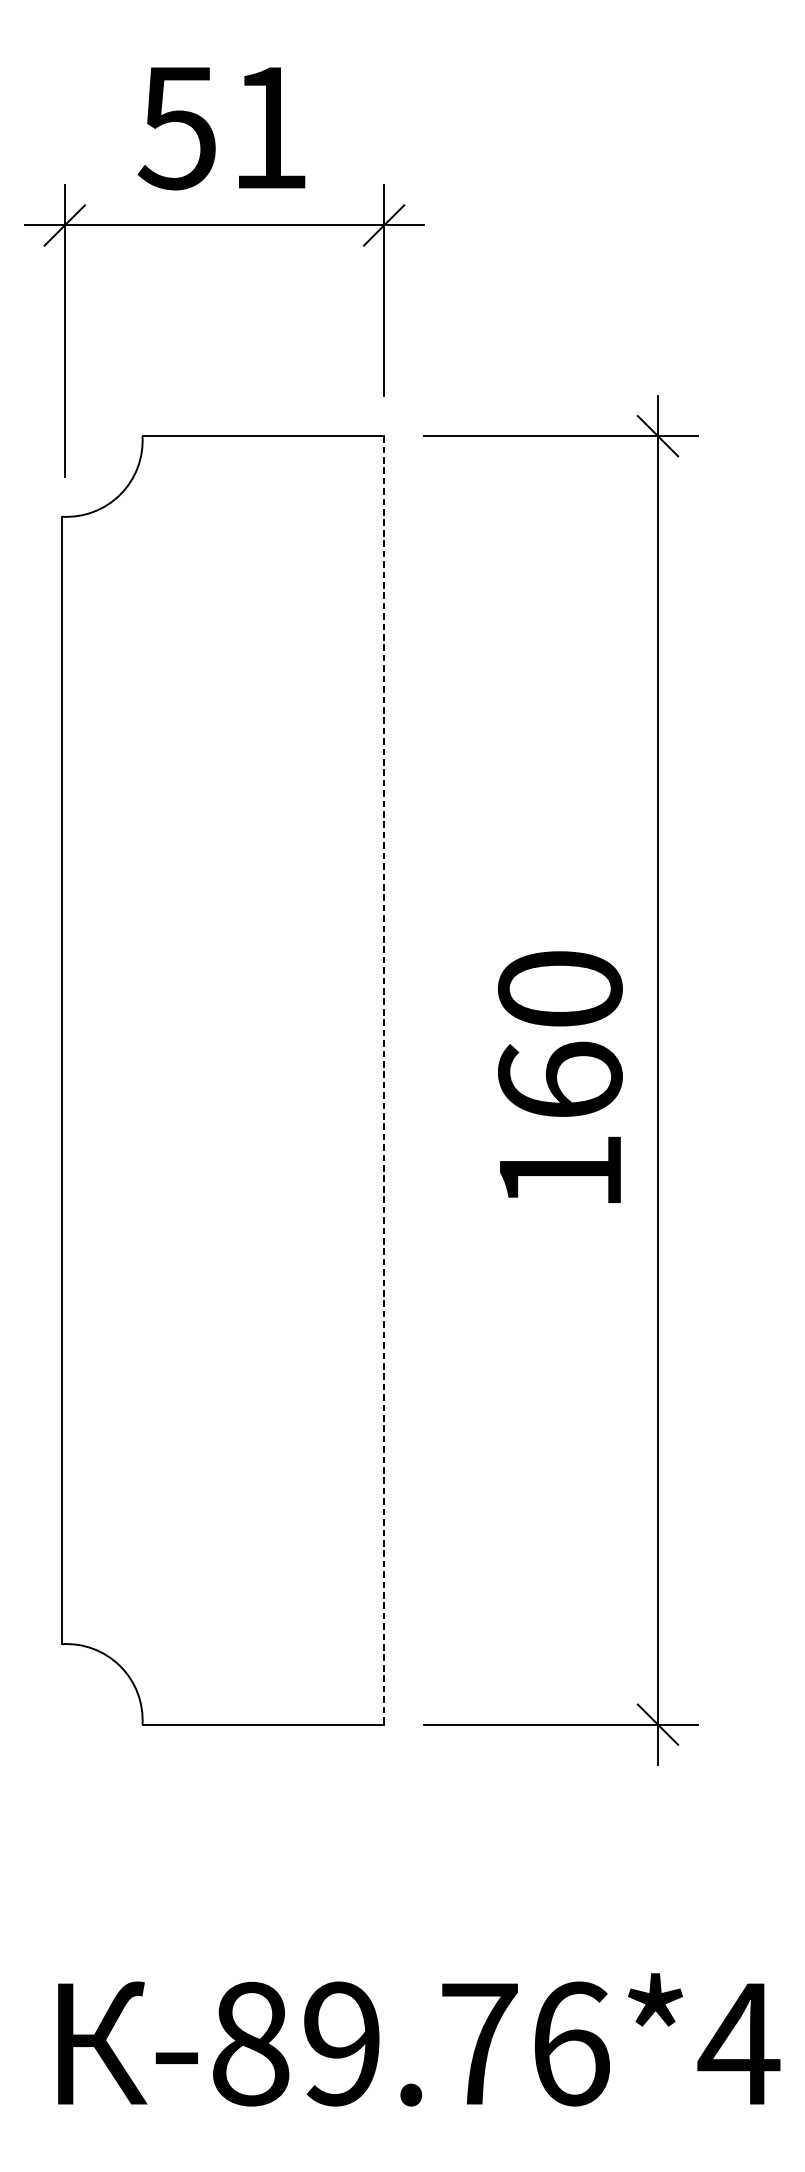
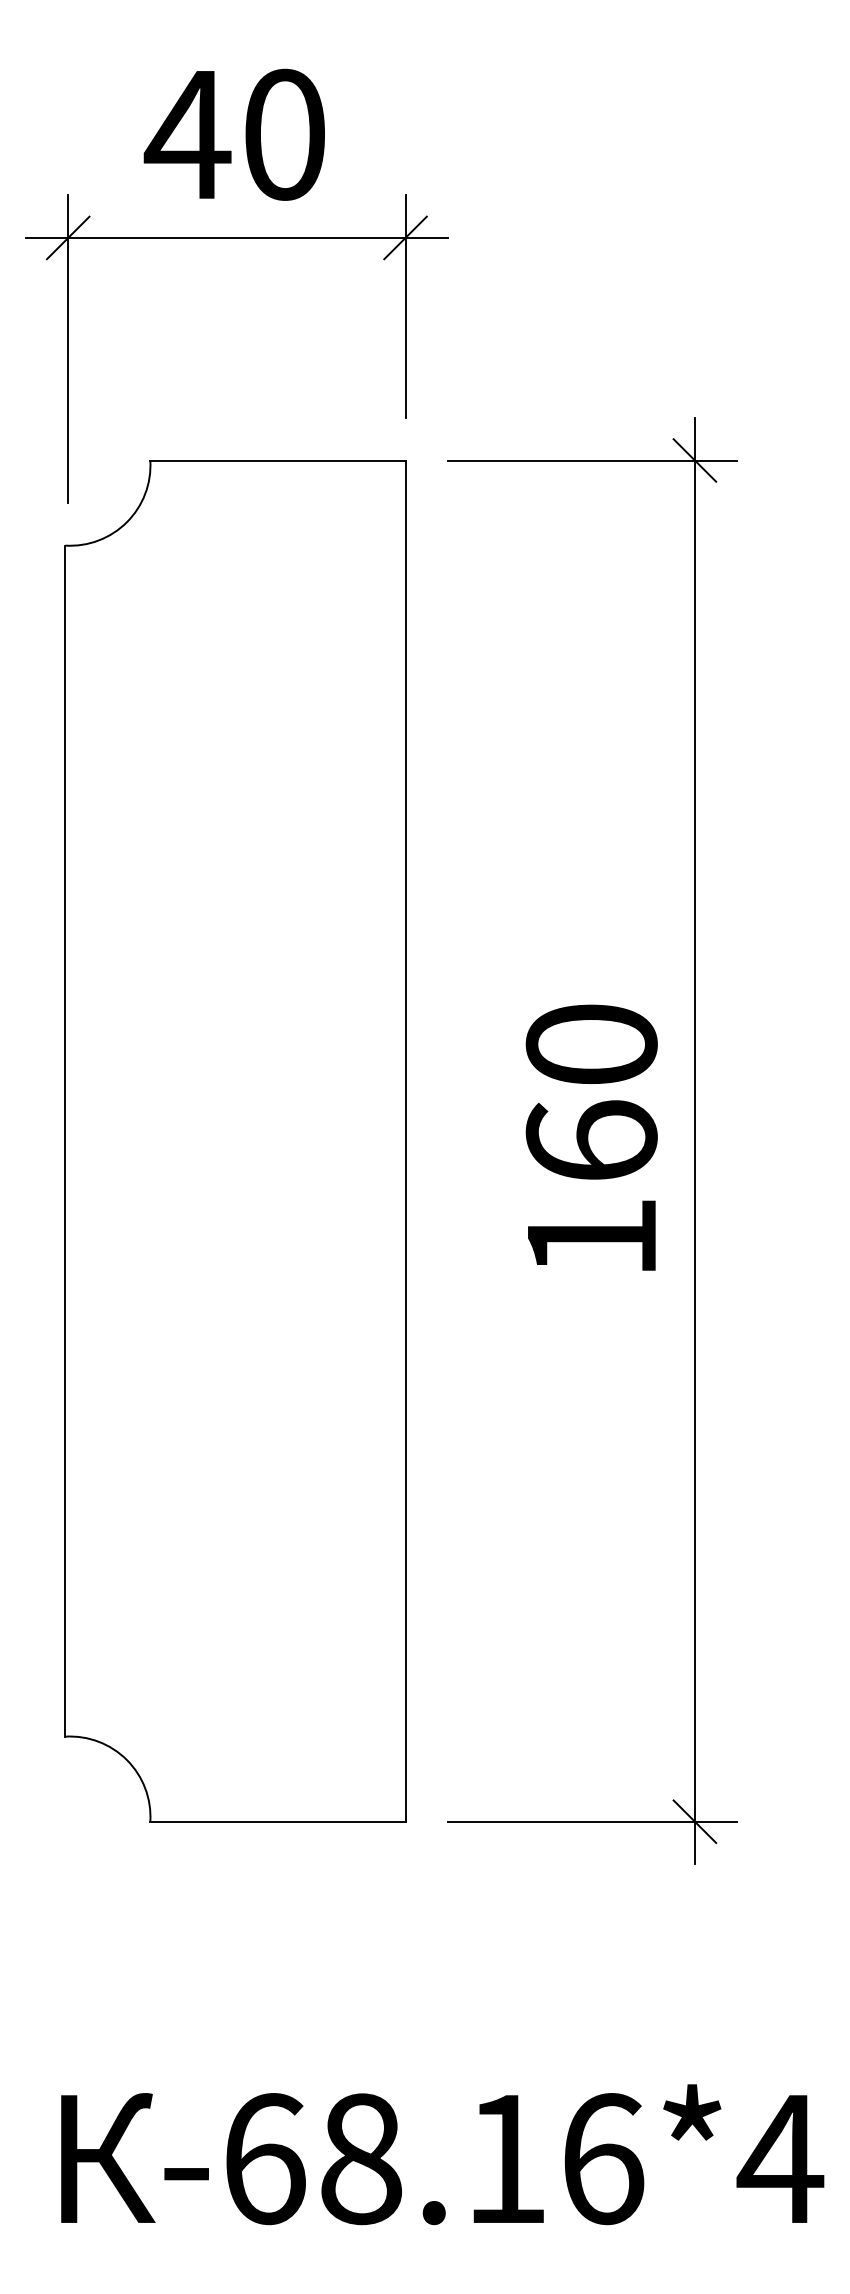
text: (221, 127) -> (233, 134), 51 -> 40
line: (384, 1080) -> (405, 1141), dashed -> solid
text: (365, 2044) -> (385, 2159), -89.76*4 -> -68.16*4

